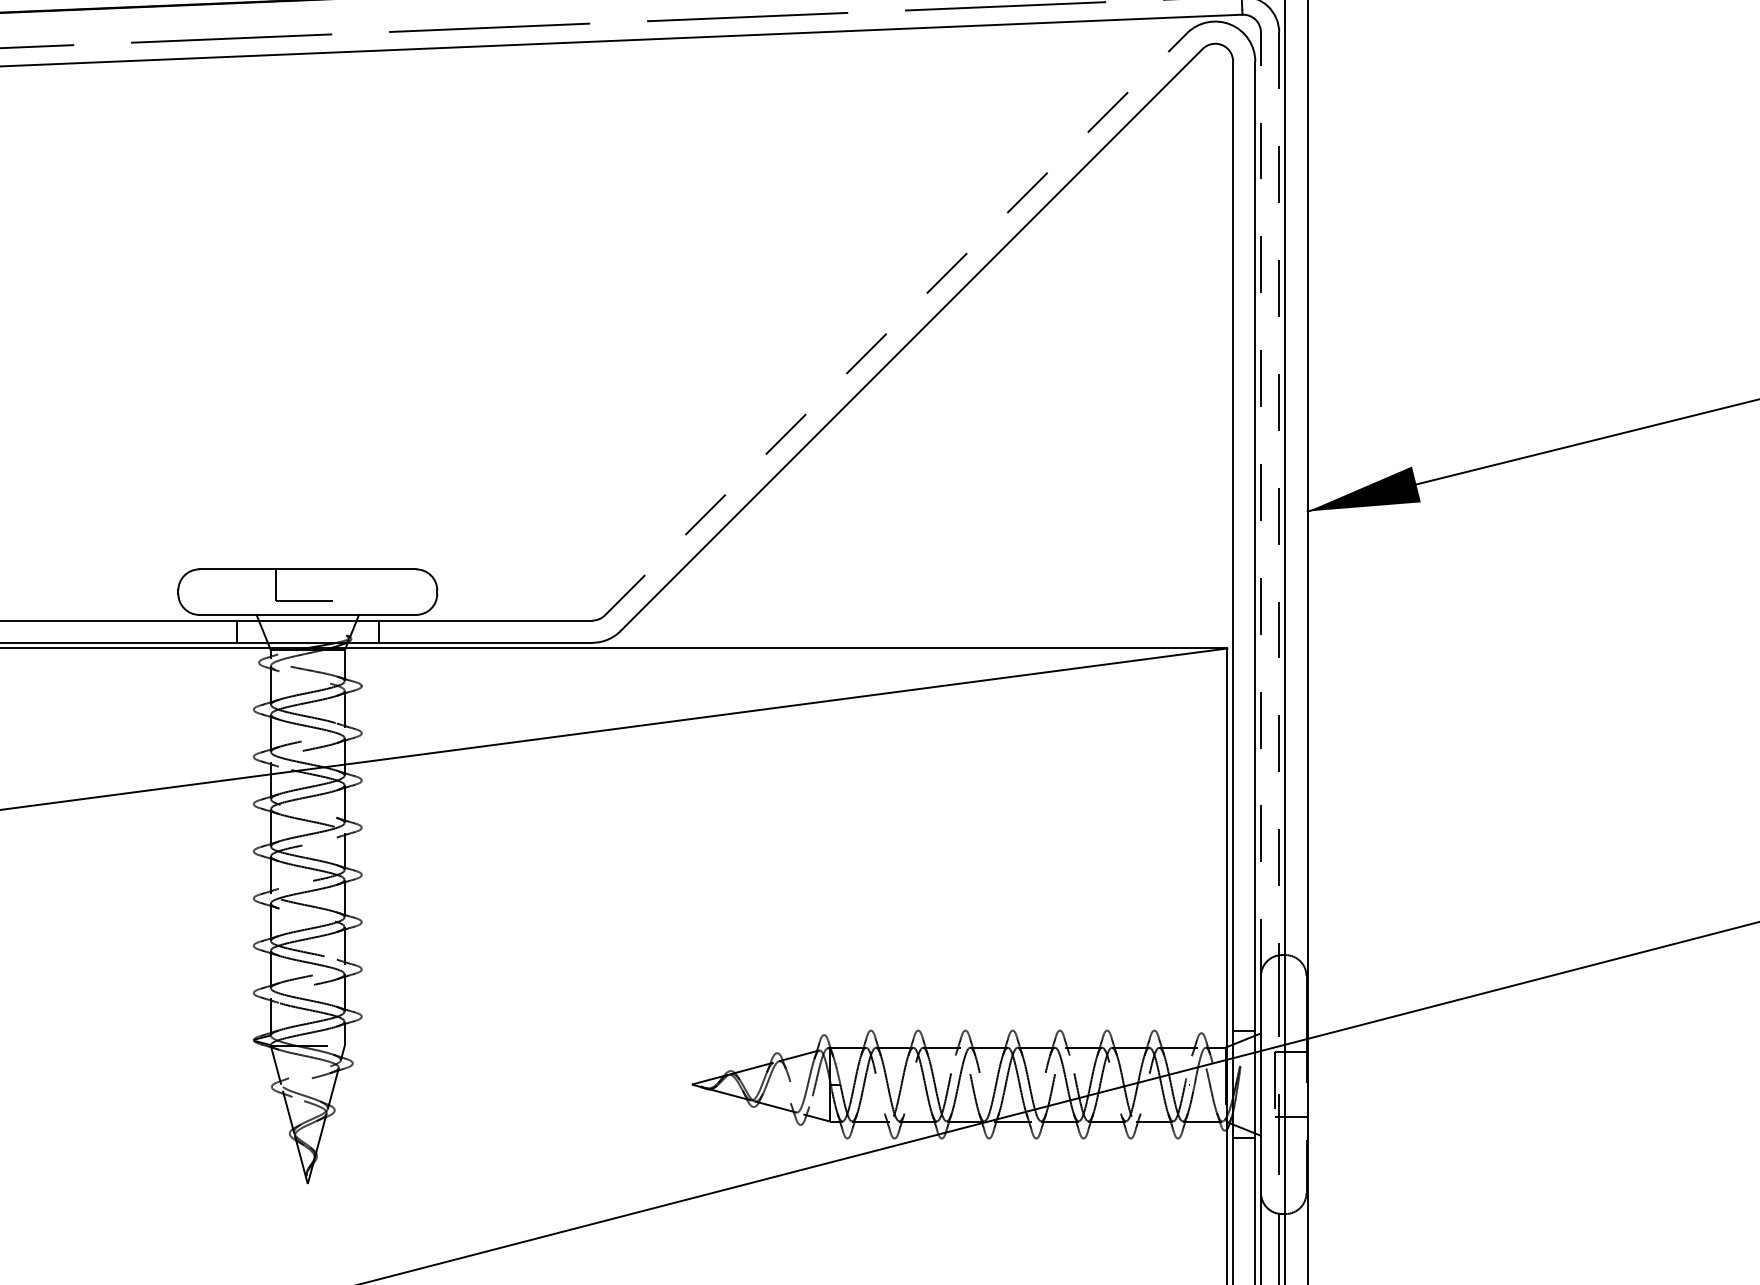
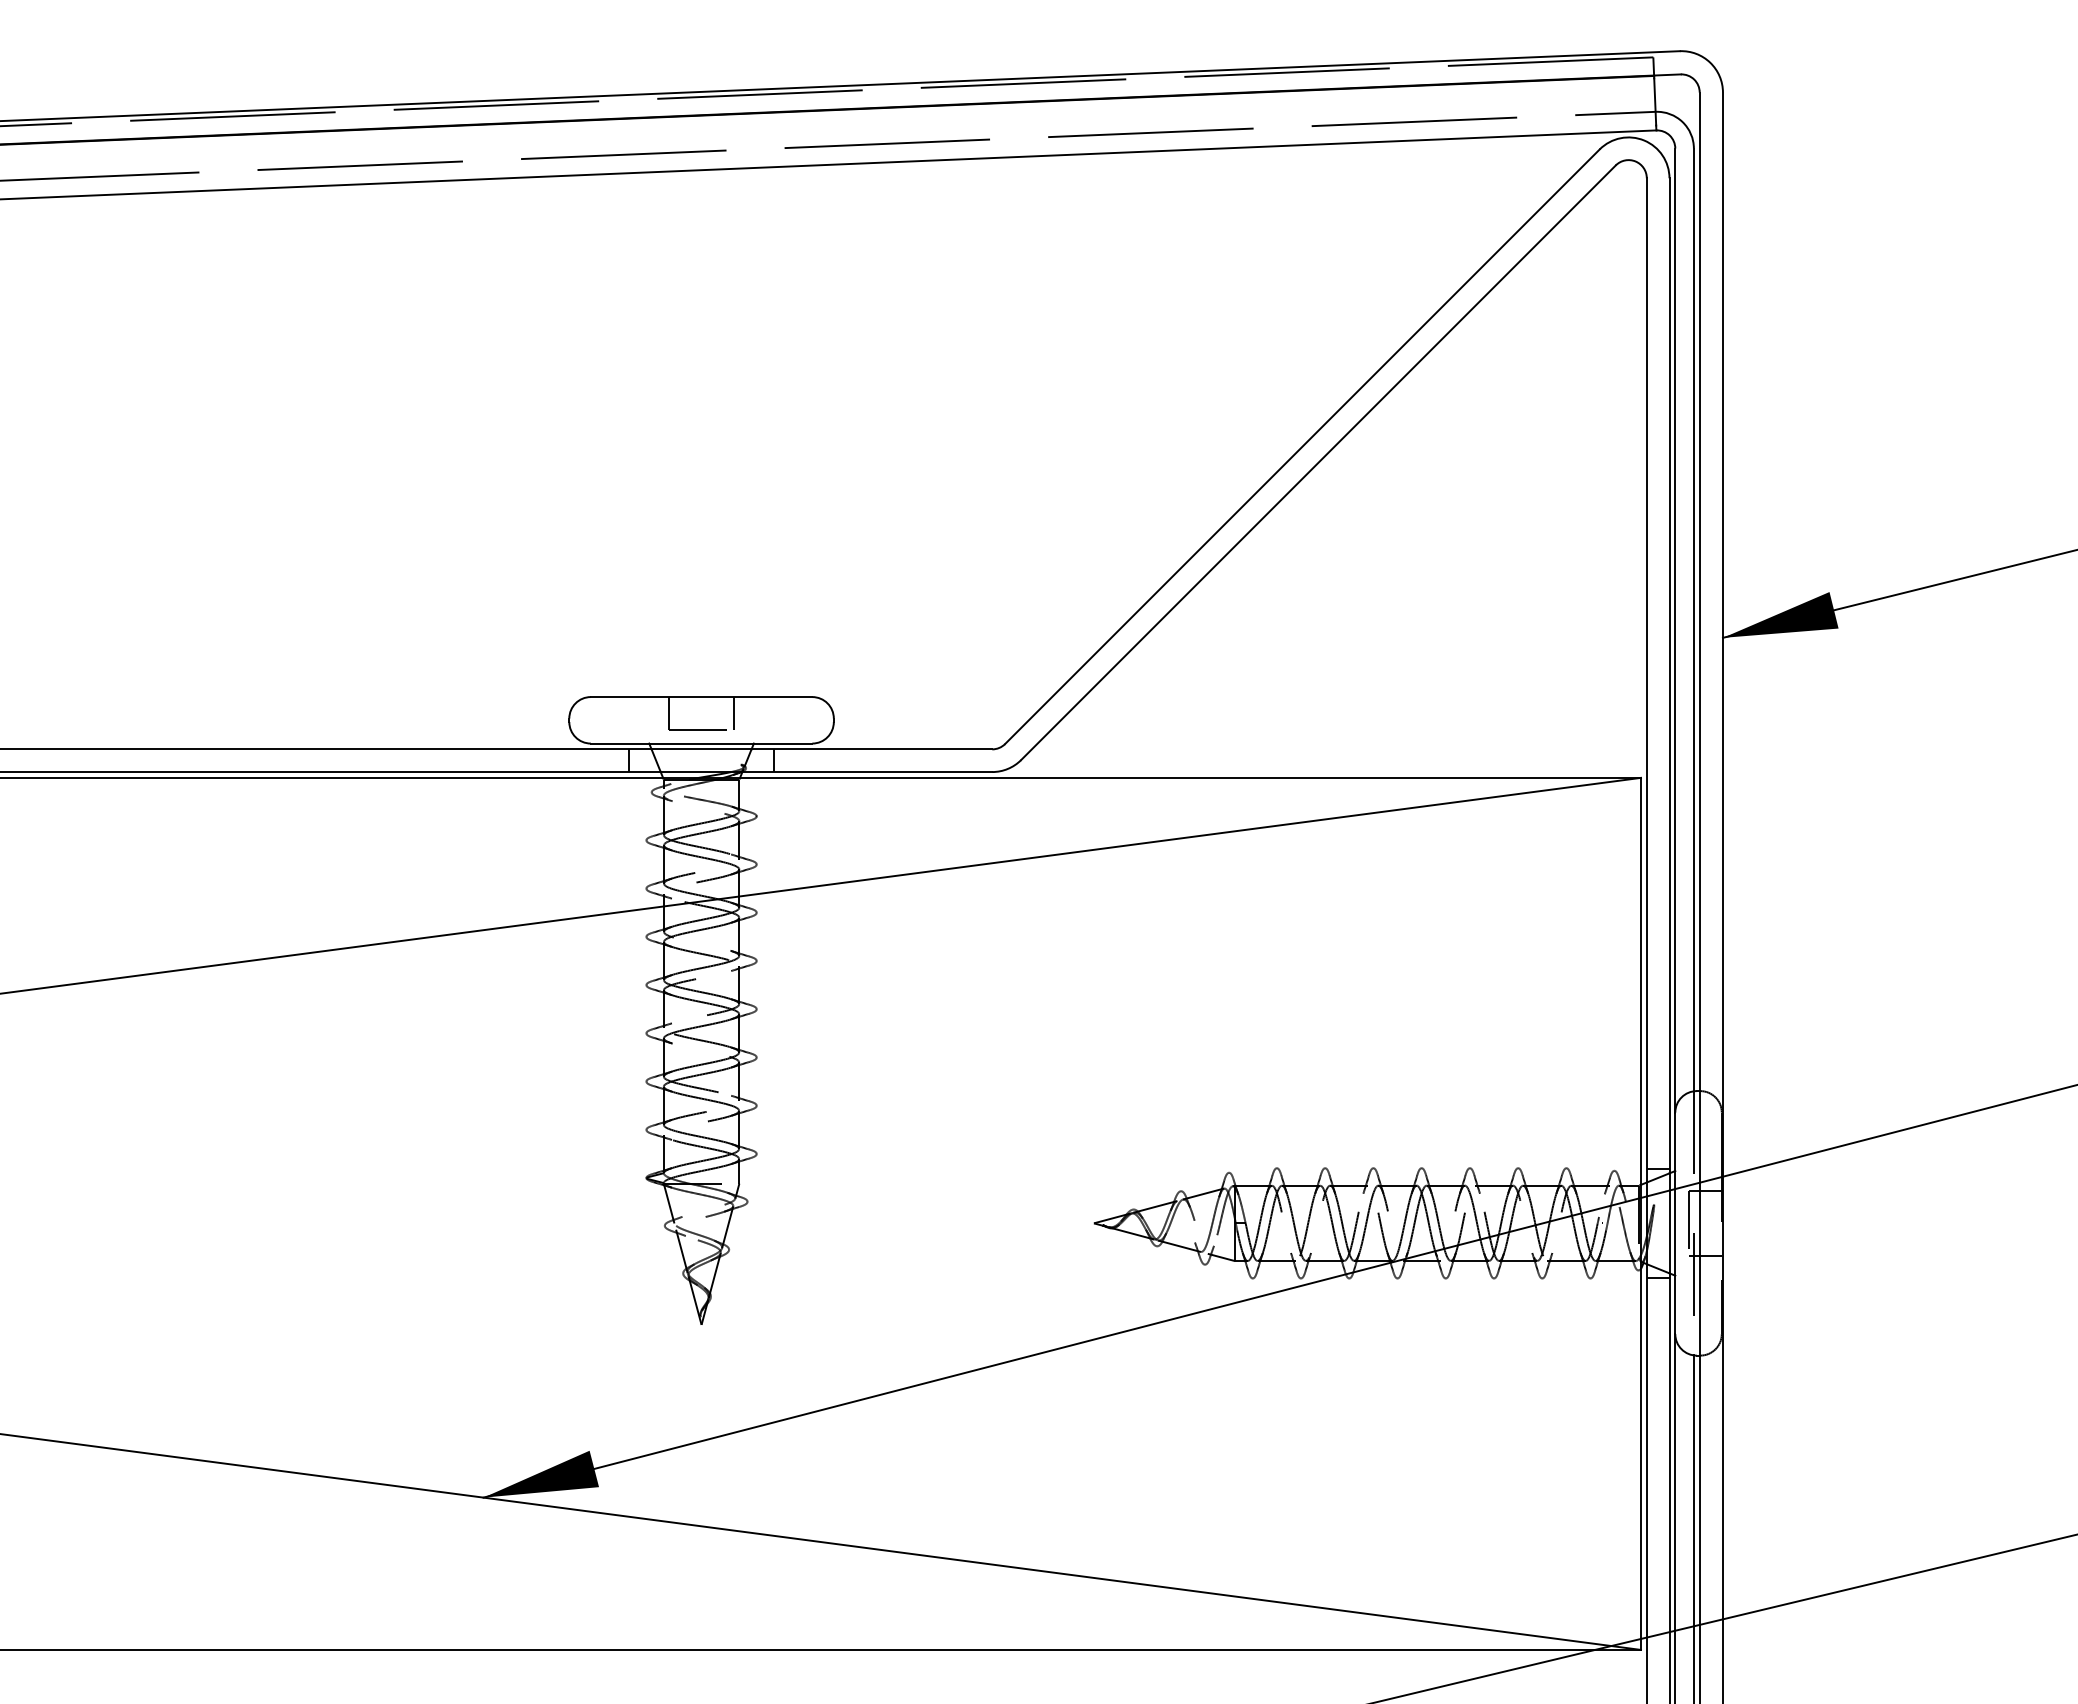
line: (896, 324) -> (1302, 446), dashed -> solid
line: (1278, 494) -> (1693, 620), dashed -> solid
line: (1261, 504) -> (1675, 630), dashed -> solid
line: (340, 585) -> (734, 713), added

